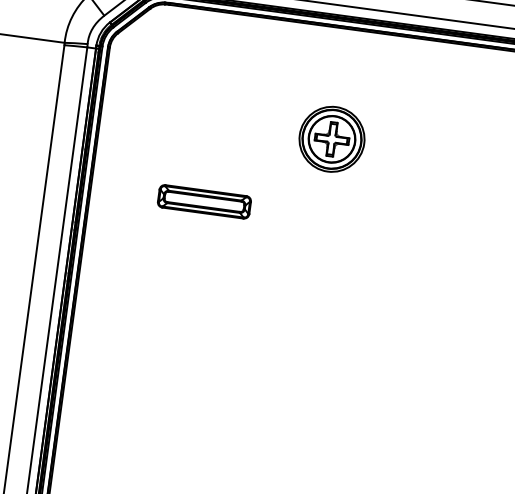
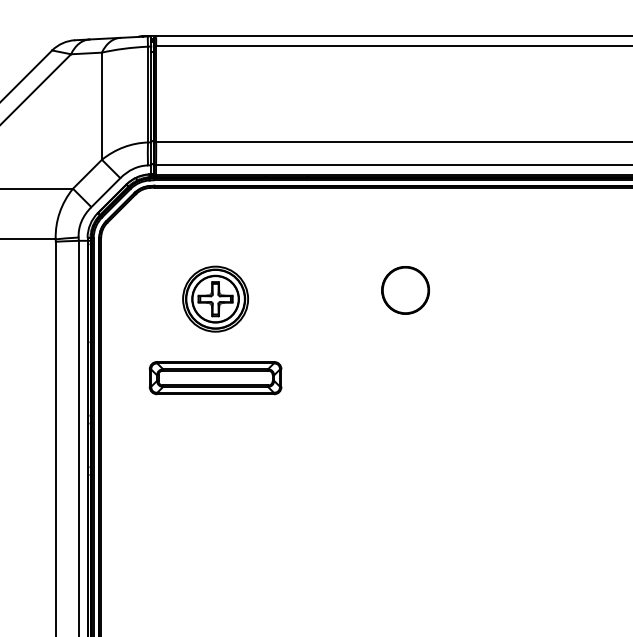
part: (332, 138) -> (215, 298), moved
circle: (404, 140) -> (405, 290), added
part: (204, 202) -> (215, 378), size x1.43

